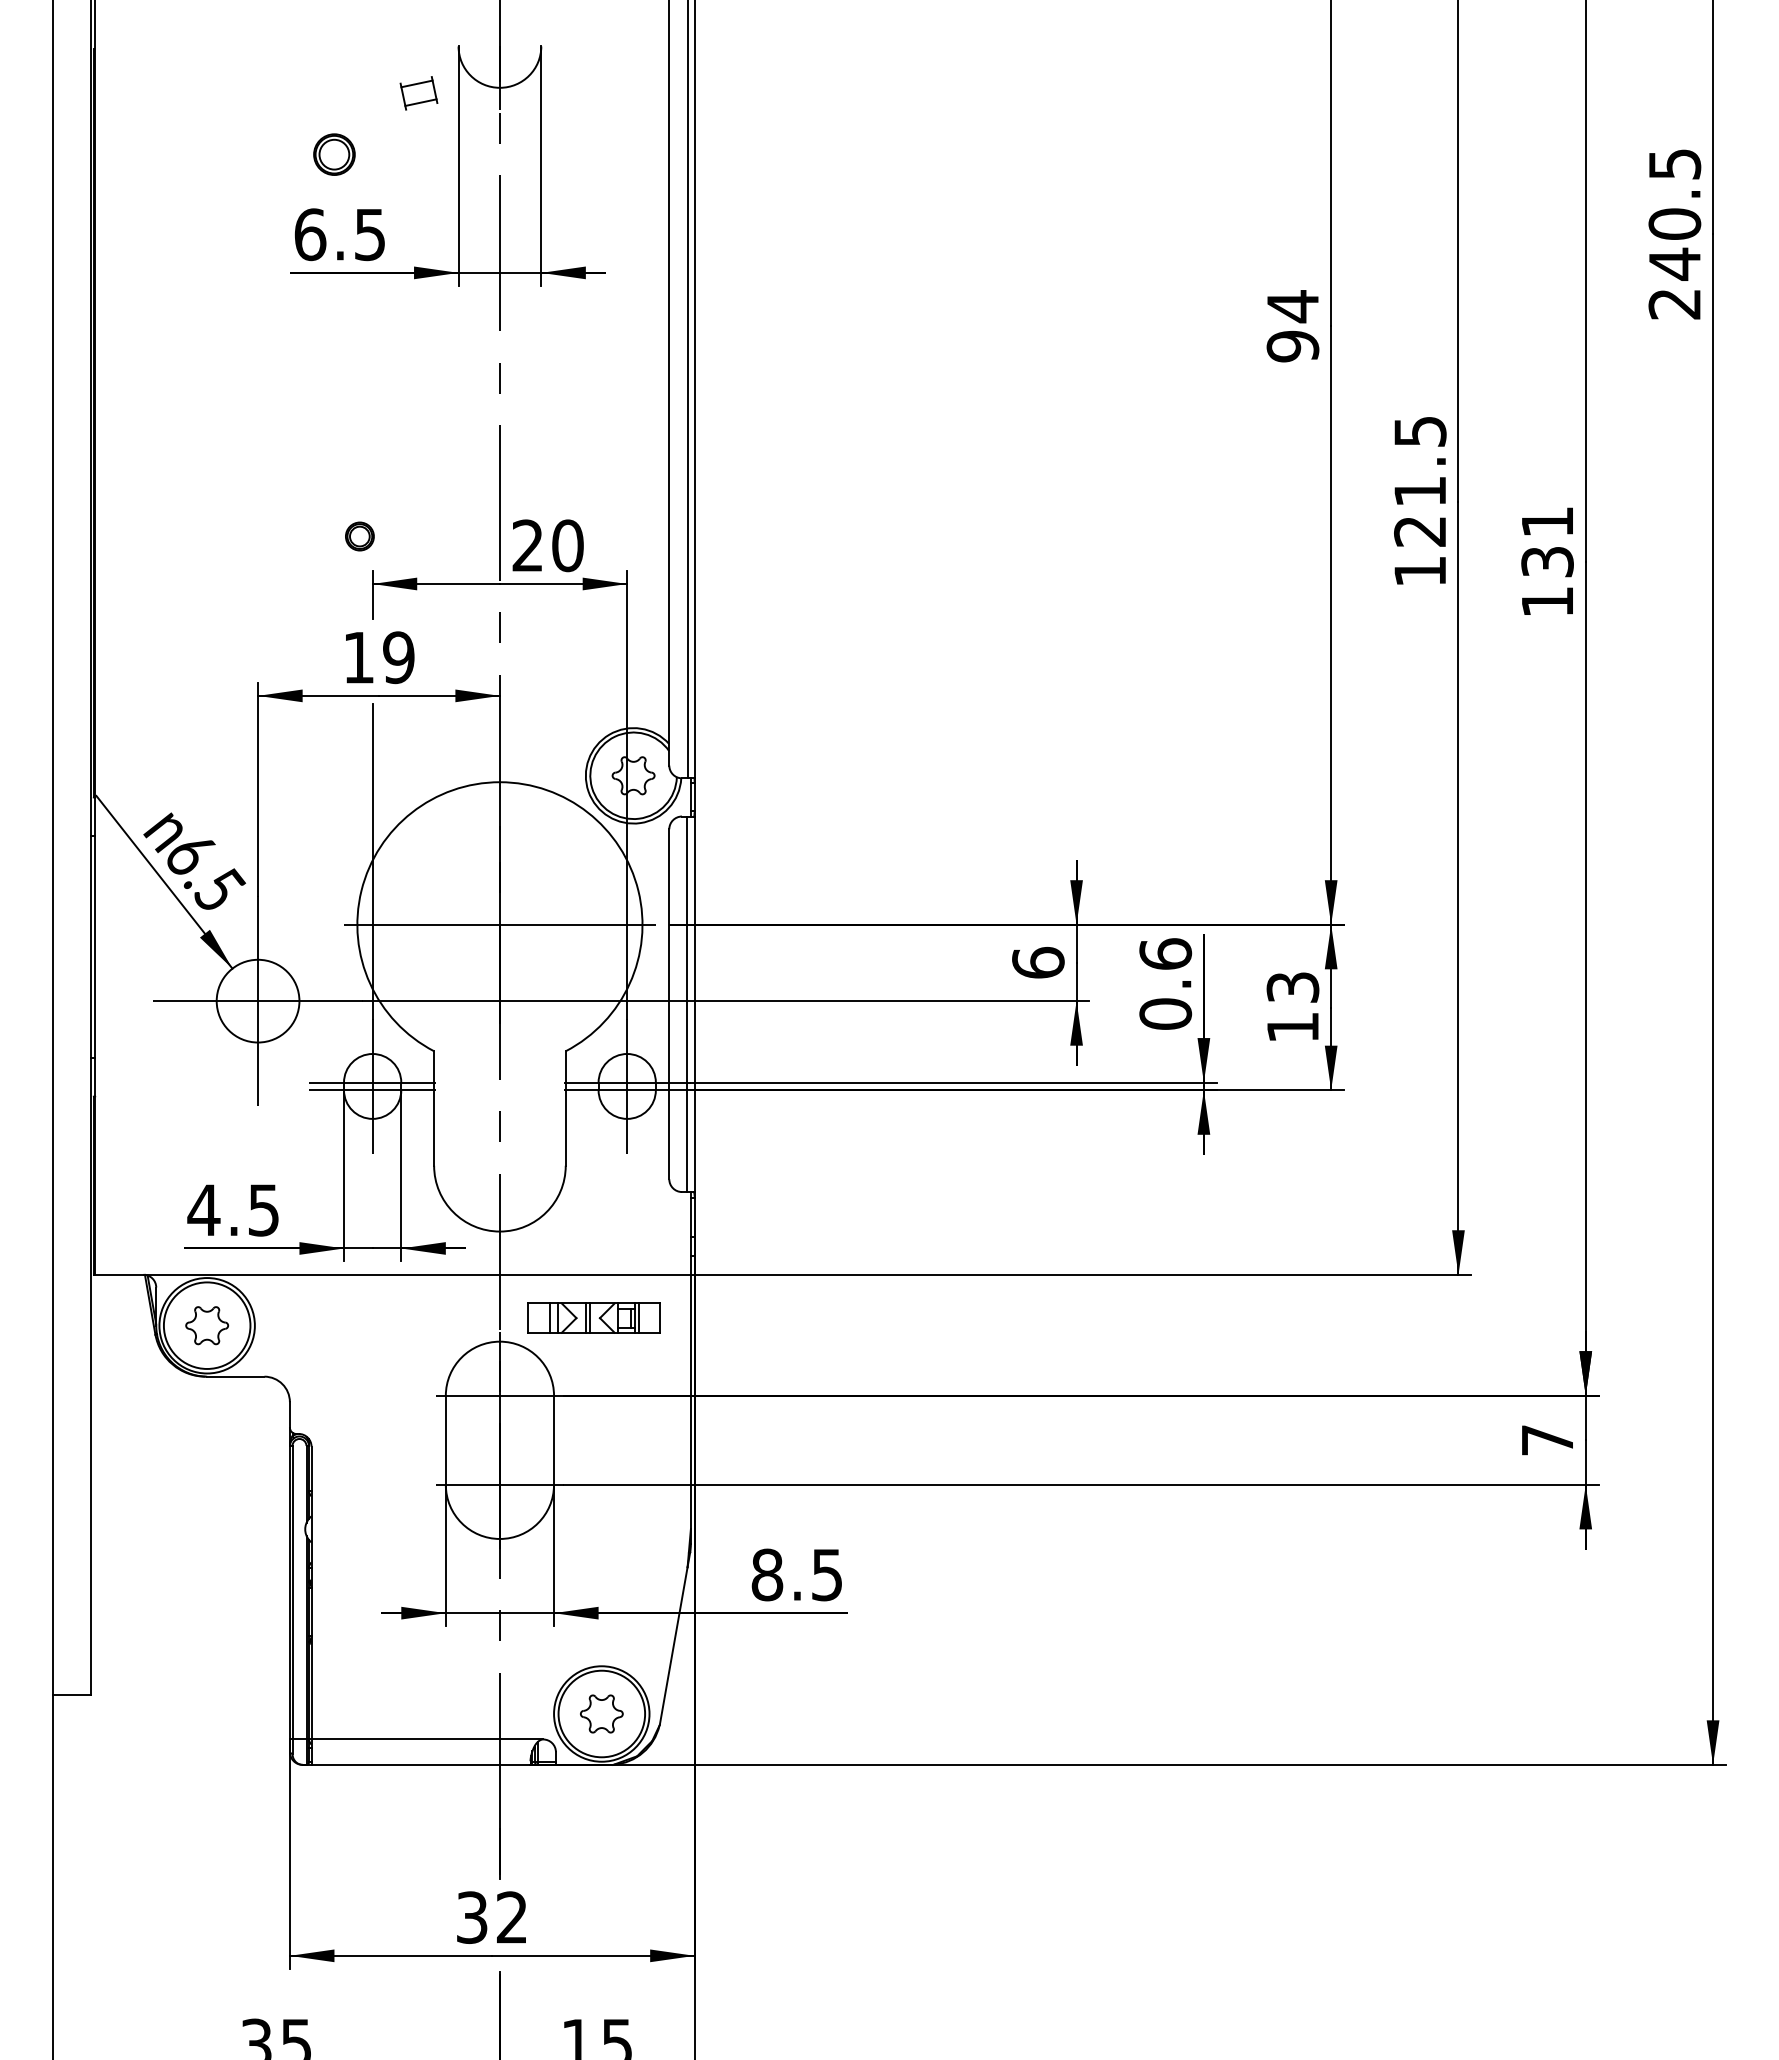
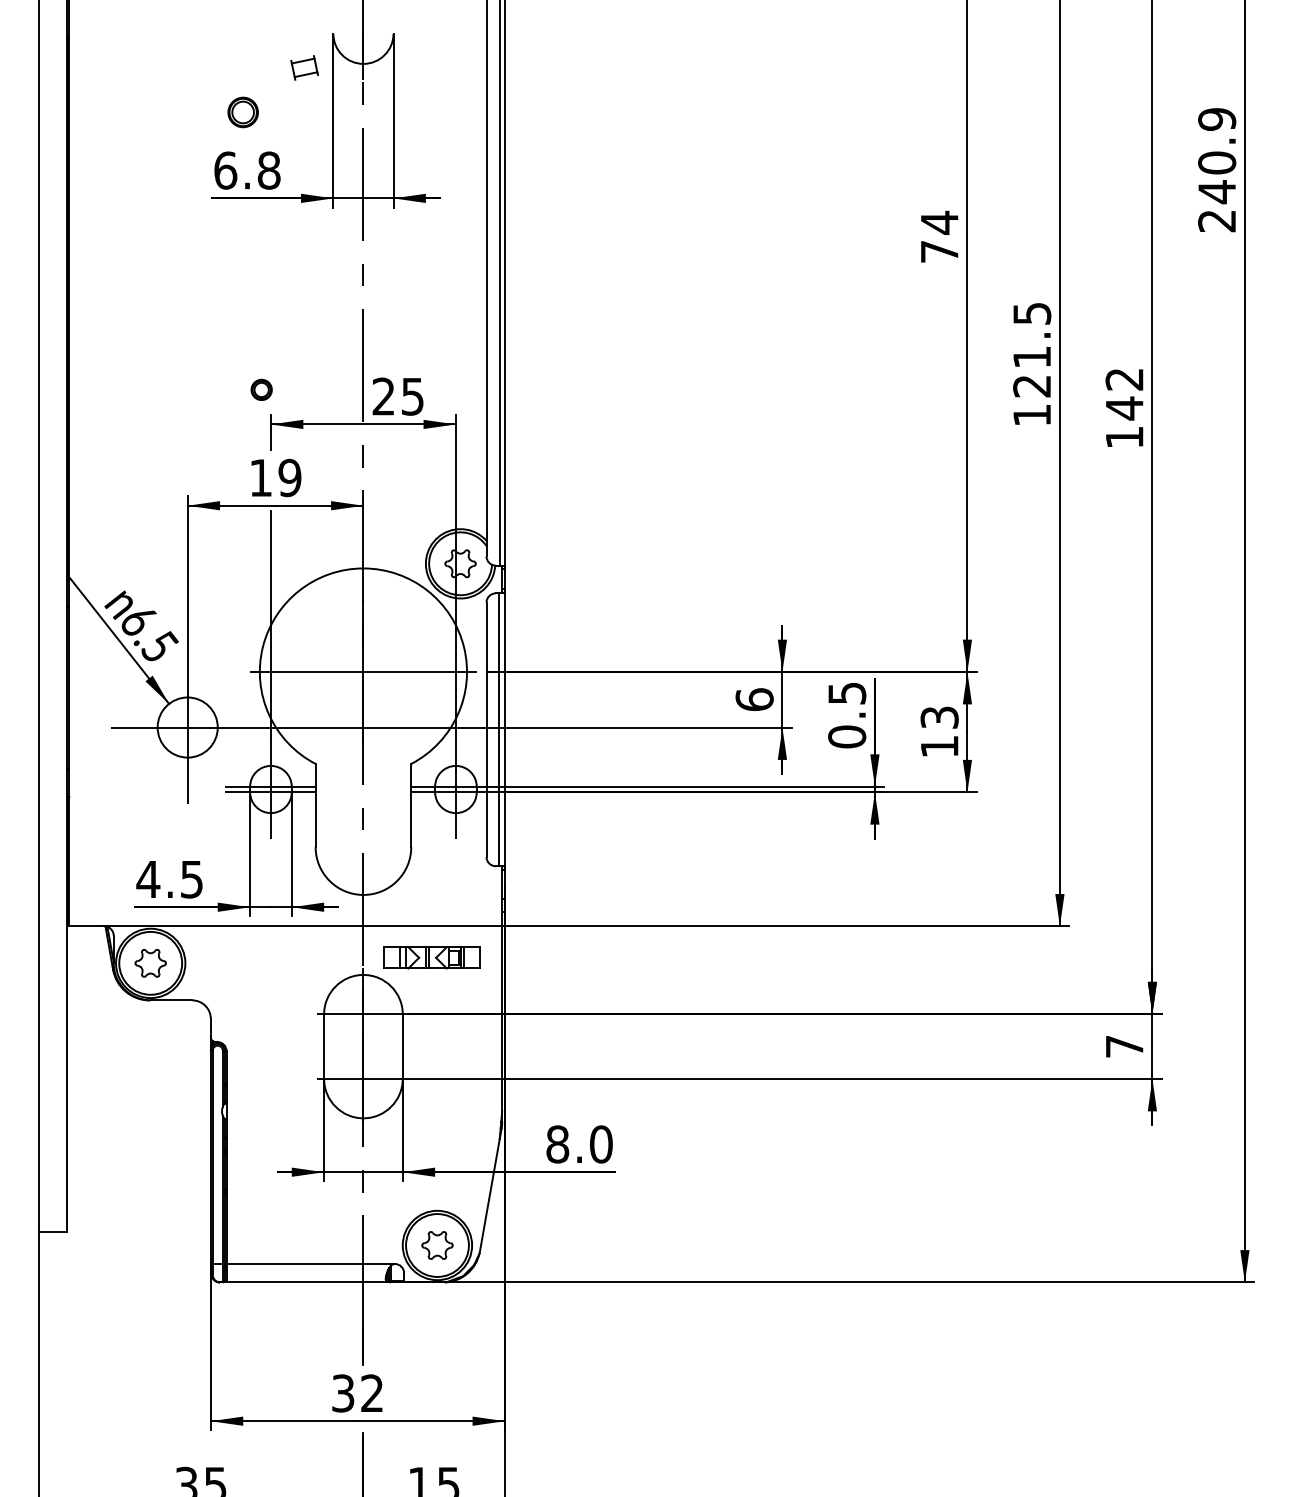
text: (1674, 164) -> (1216, 119), 240.5 -> 240.9
text: (369, 234) -> (268, 170), 6.5 -> 6.8
text: (1292, 346) -> (939, 251), 94 -> 74
text: (1547, 542) -> (1124, 394), 131 -> 142
text: (567, 545) -> (412, 396), 20 -> 25
text: (1165, 953) -> (847, 692), 0.6 -> 0.5
text: (827, 1574) -> (601, 1144), 8.5 -> 8.0

